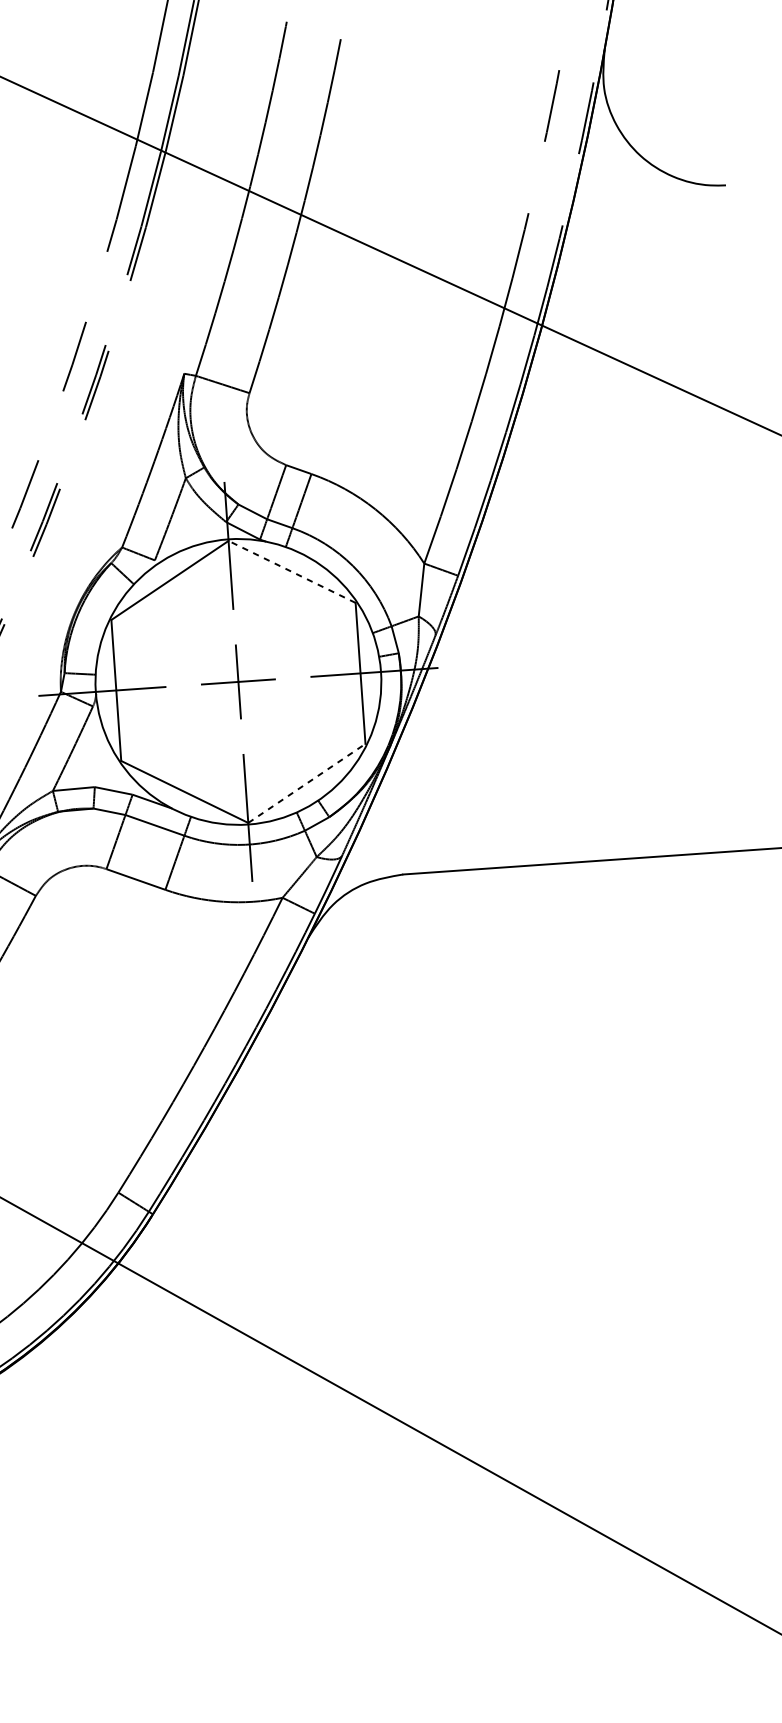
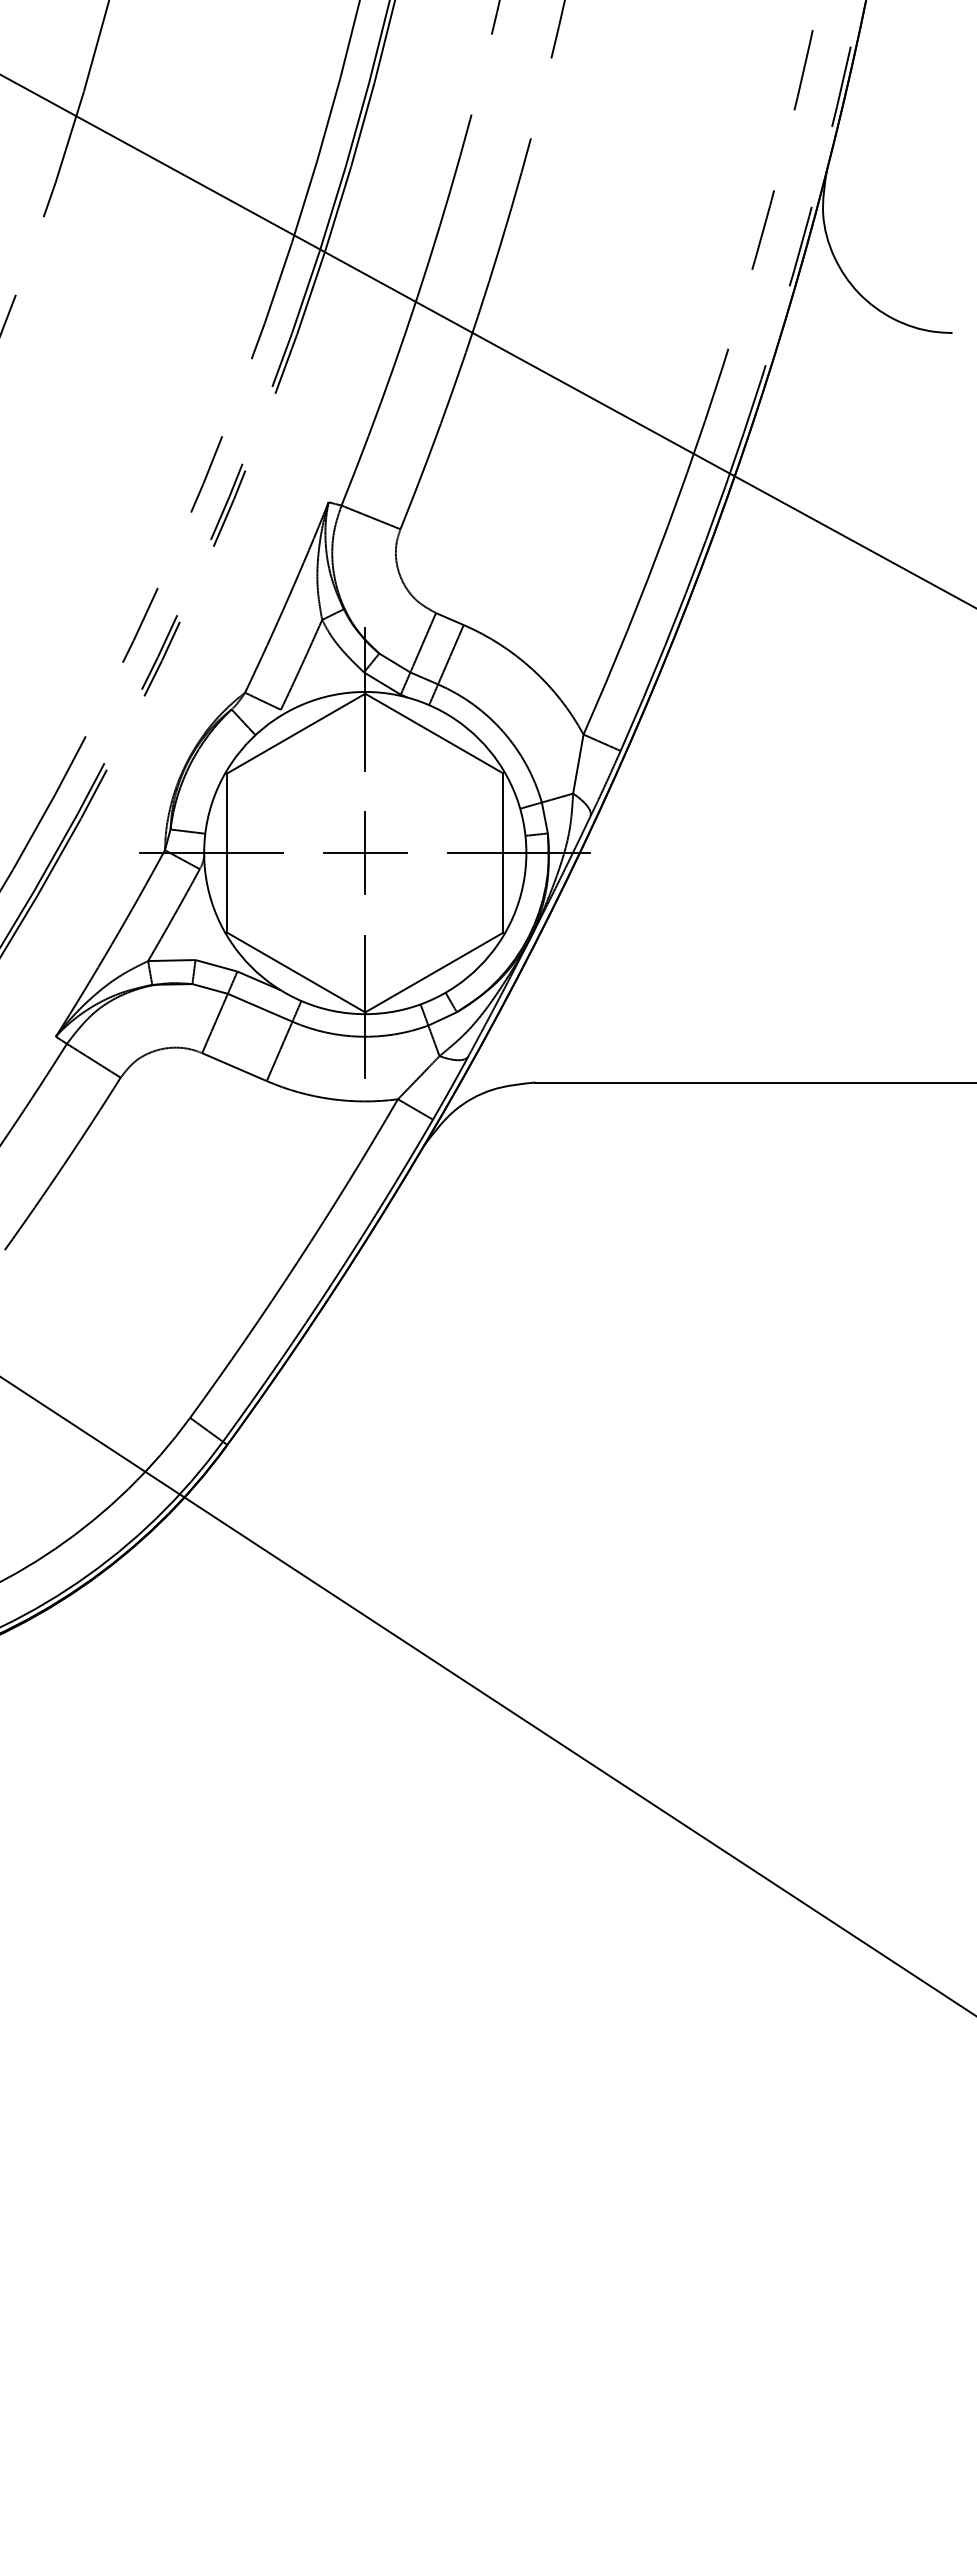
line: (292, 571) -> (434, 733), dashed -> solid
line: (307, 783) -> (434, 972), dashed -> solid

